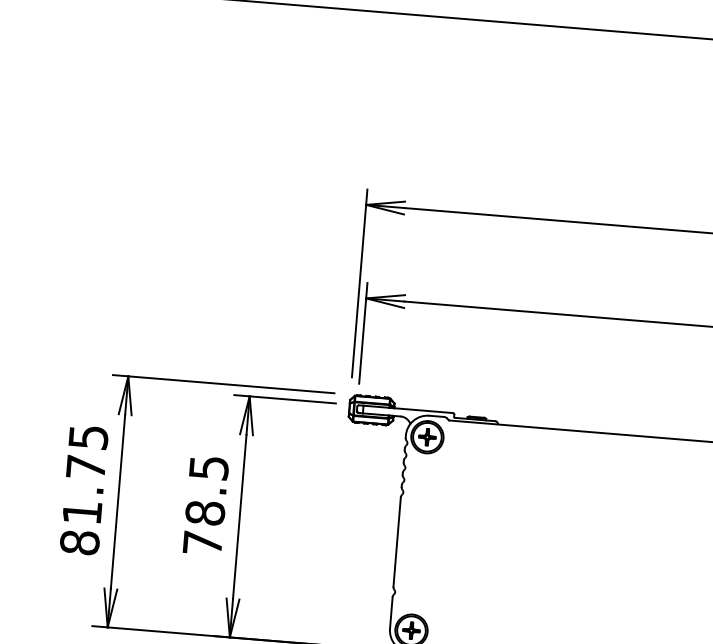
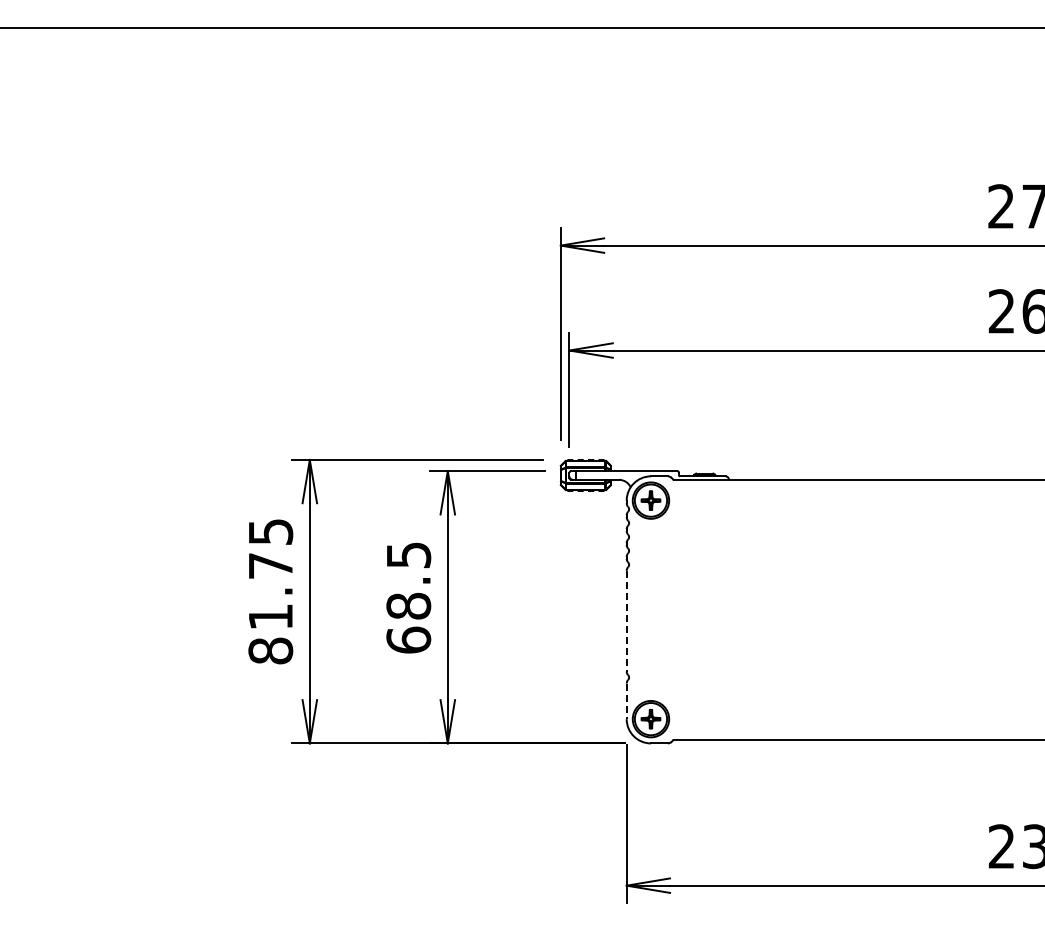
text: (202, 542) -> (408, 639), 78.5 -> 68.5
line: (396, 542) -> (626, 621), solid -> dashed
line: (391, 613) -> (626, 701), solid -> dashed

